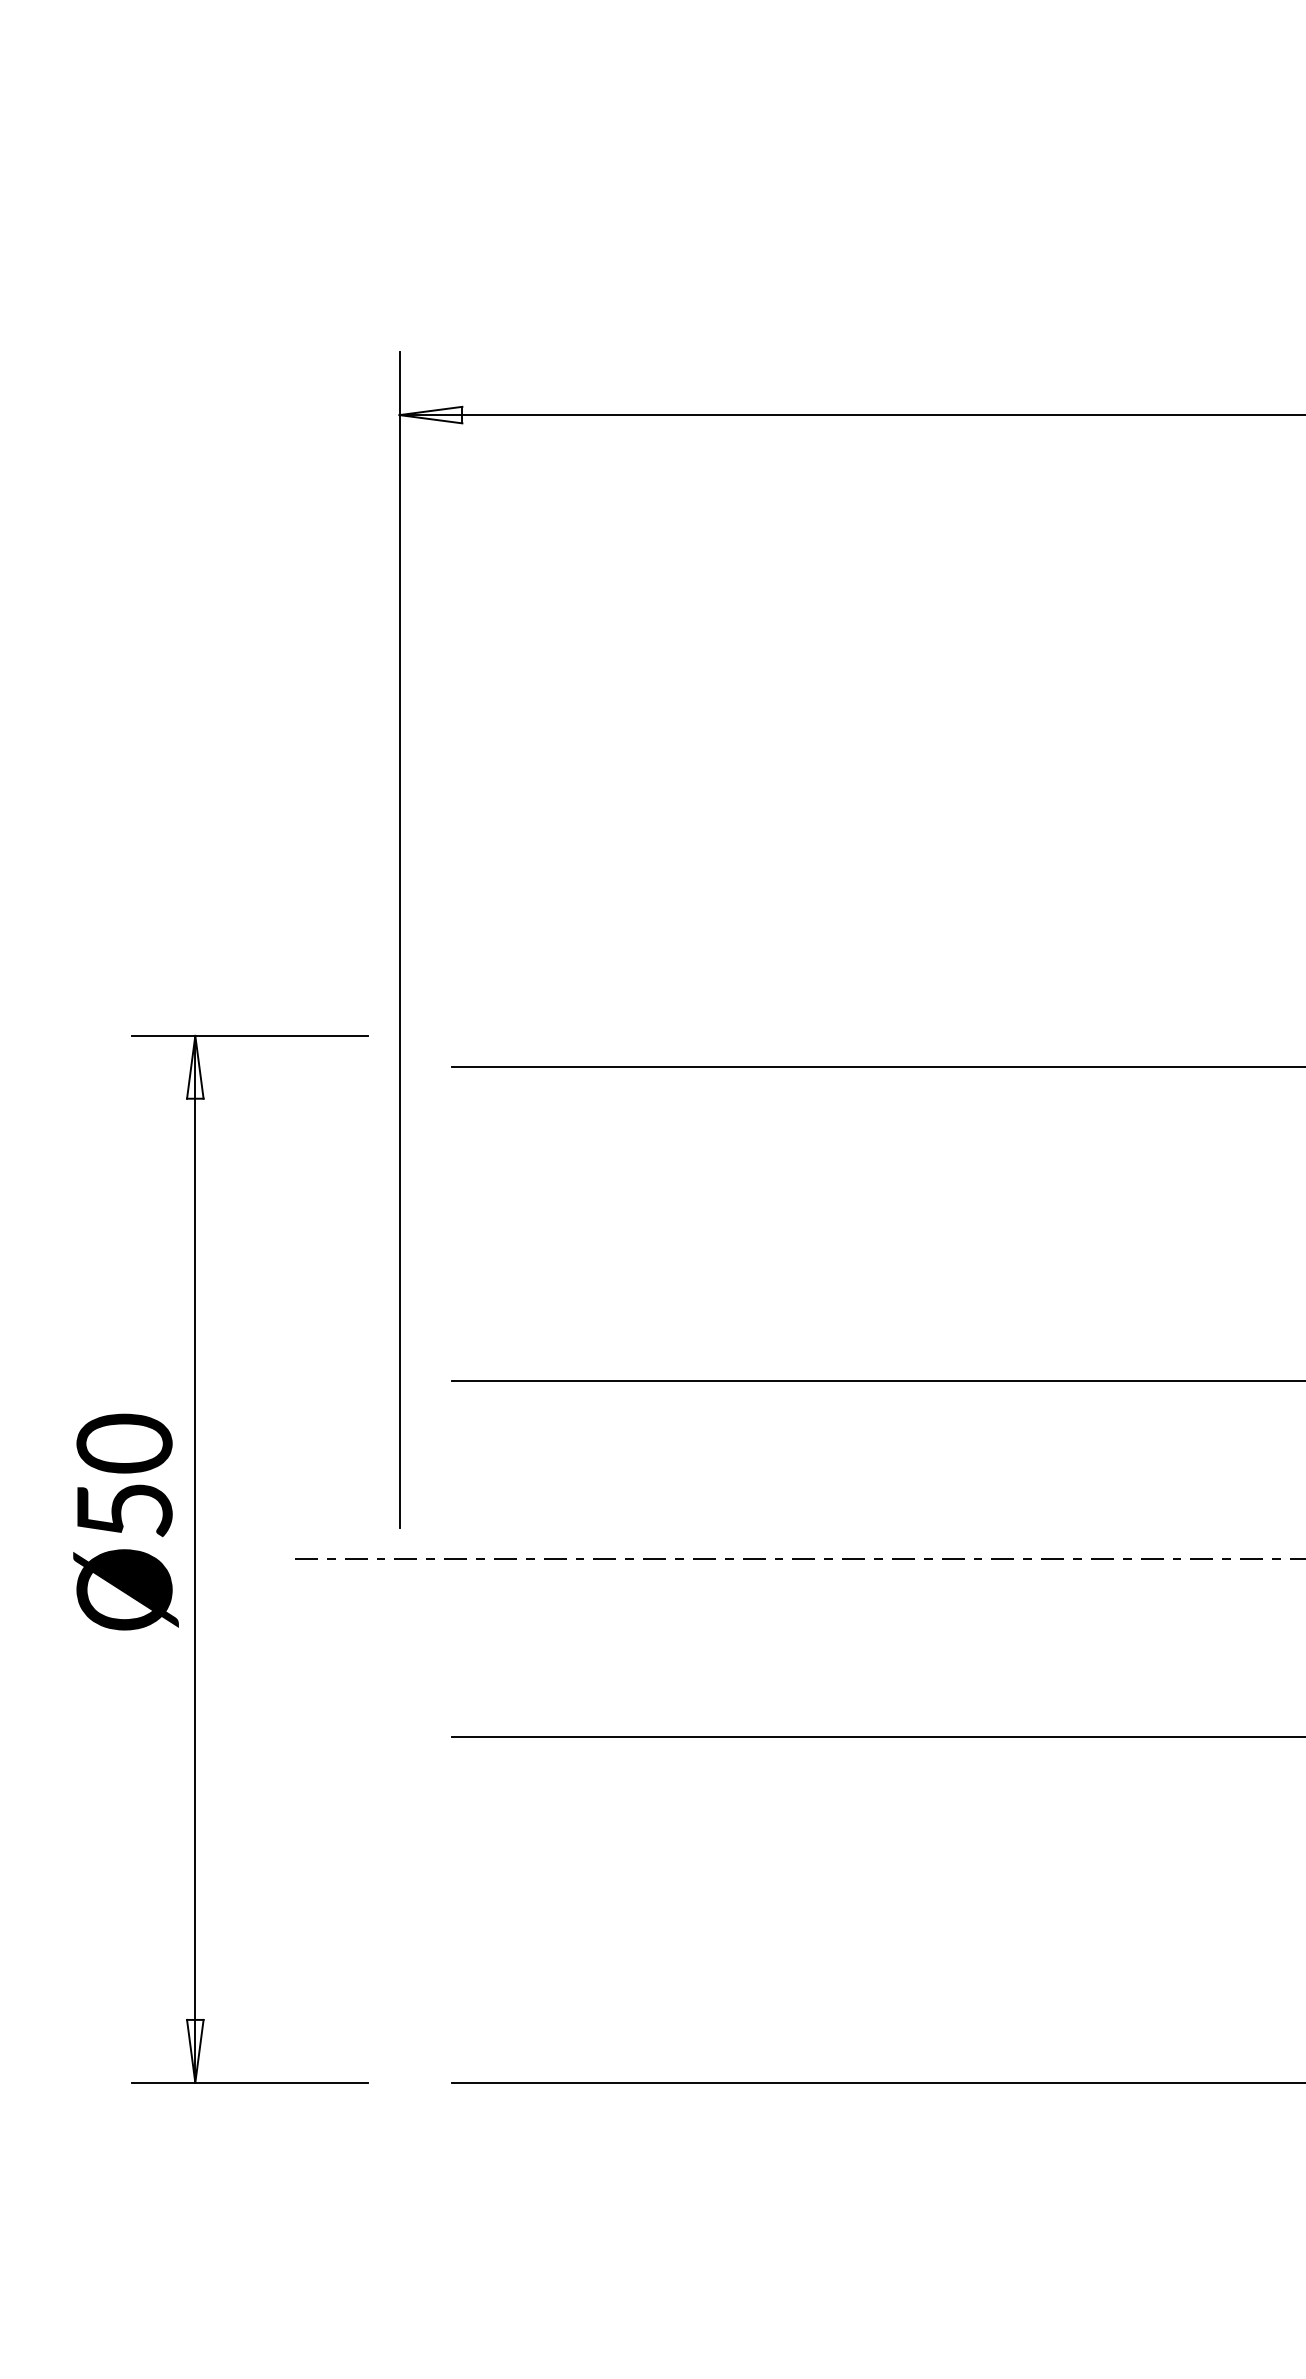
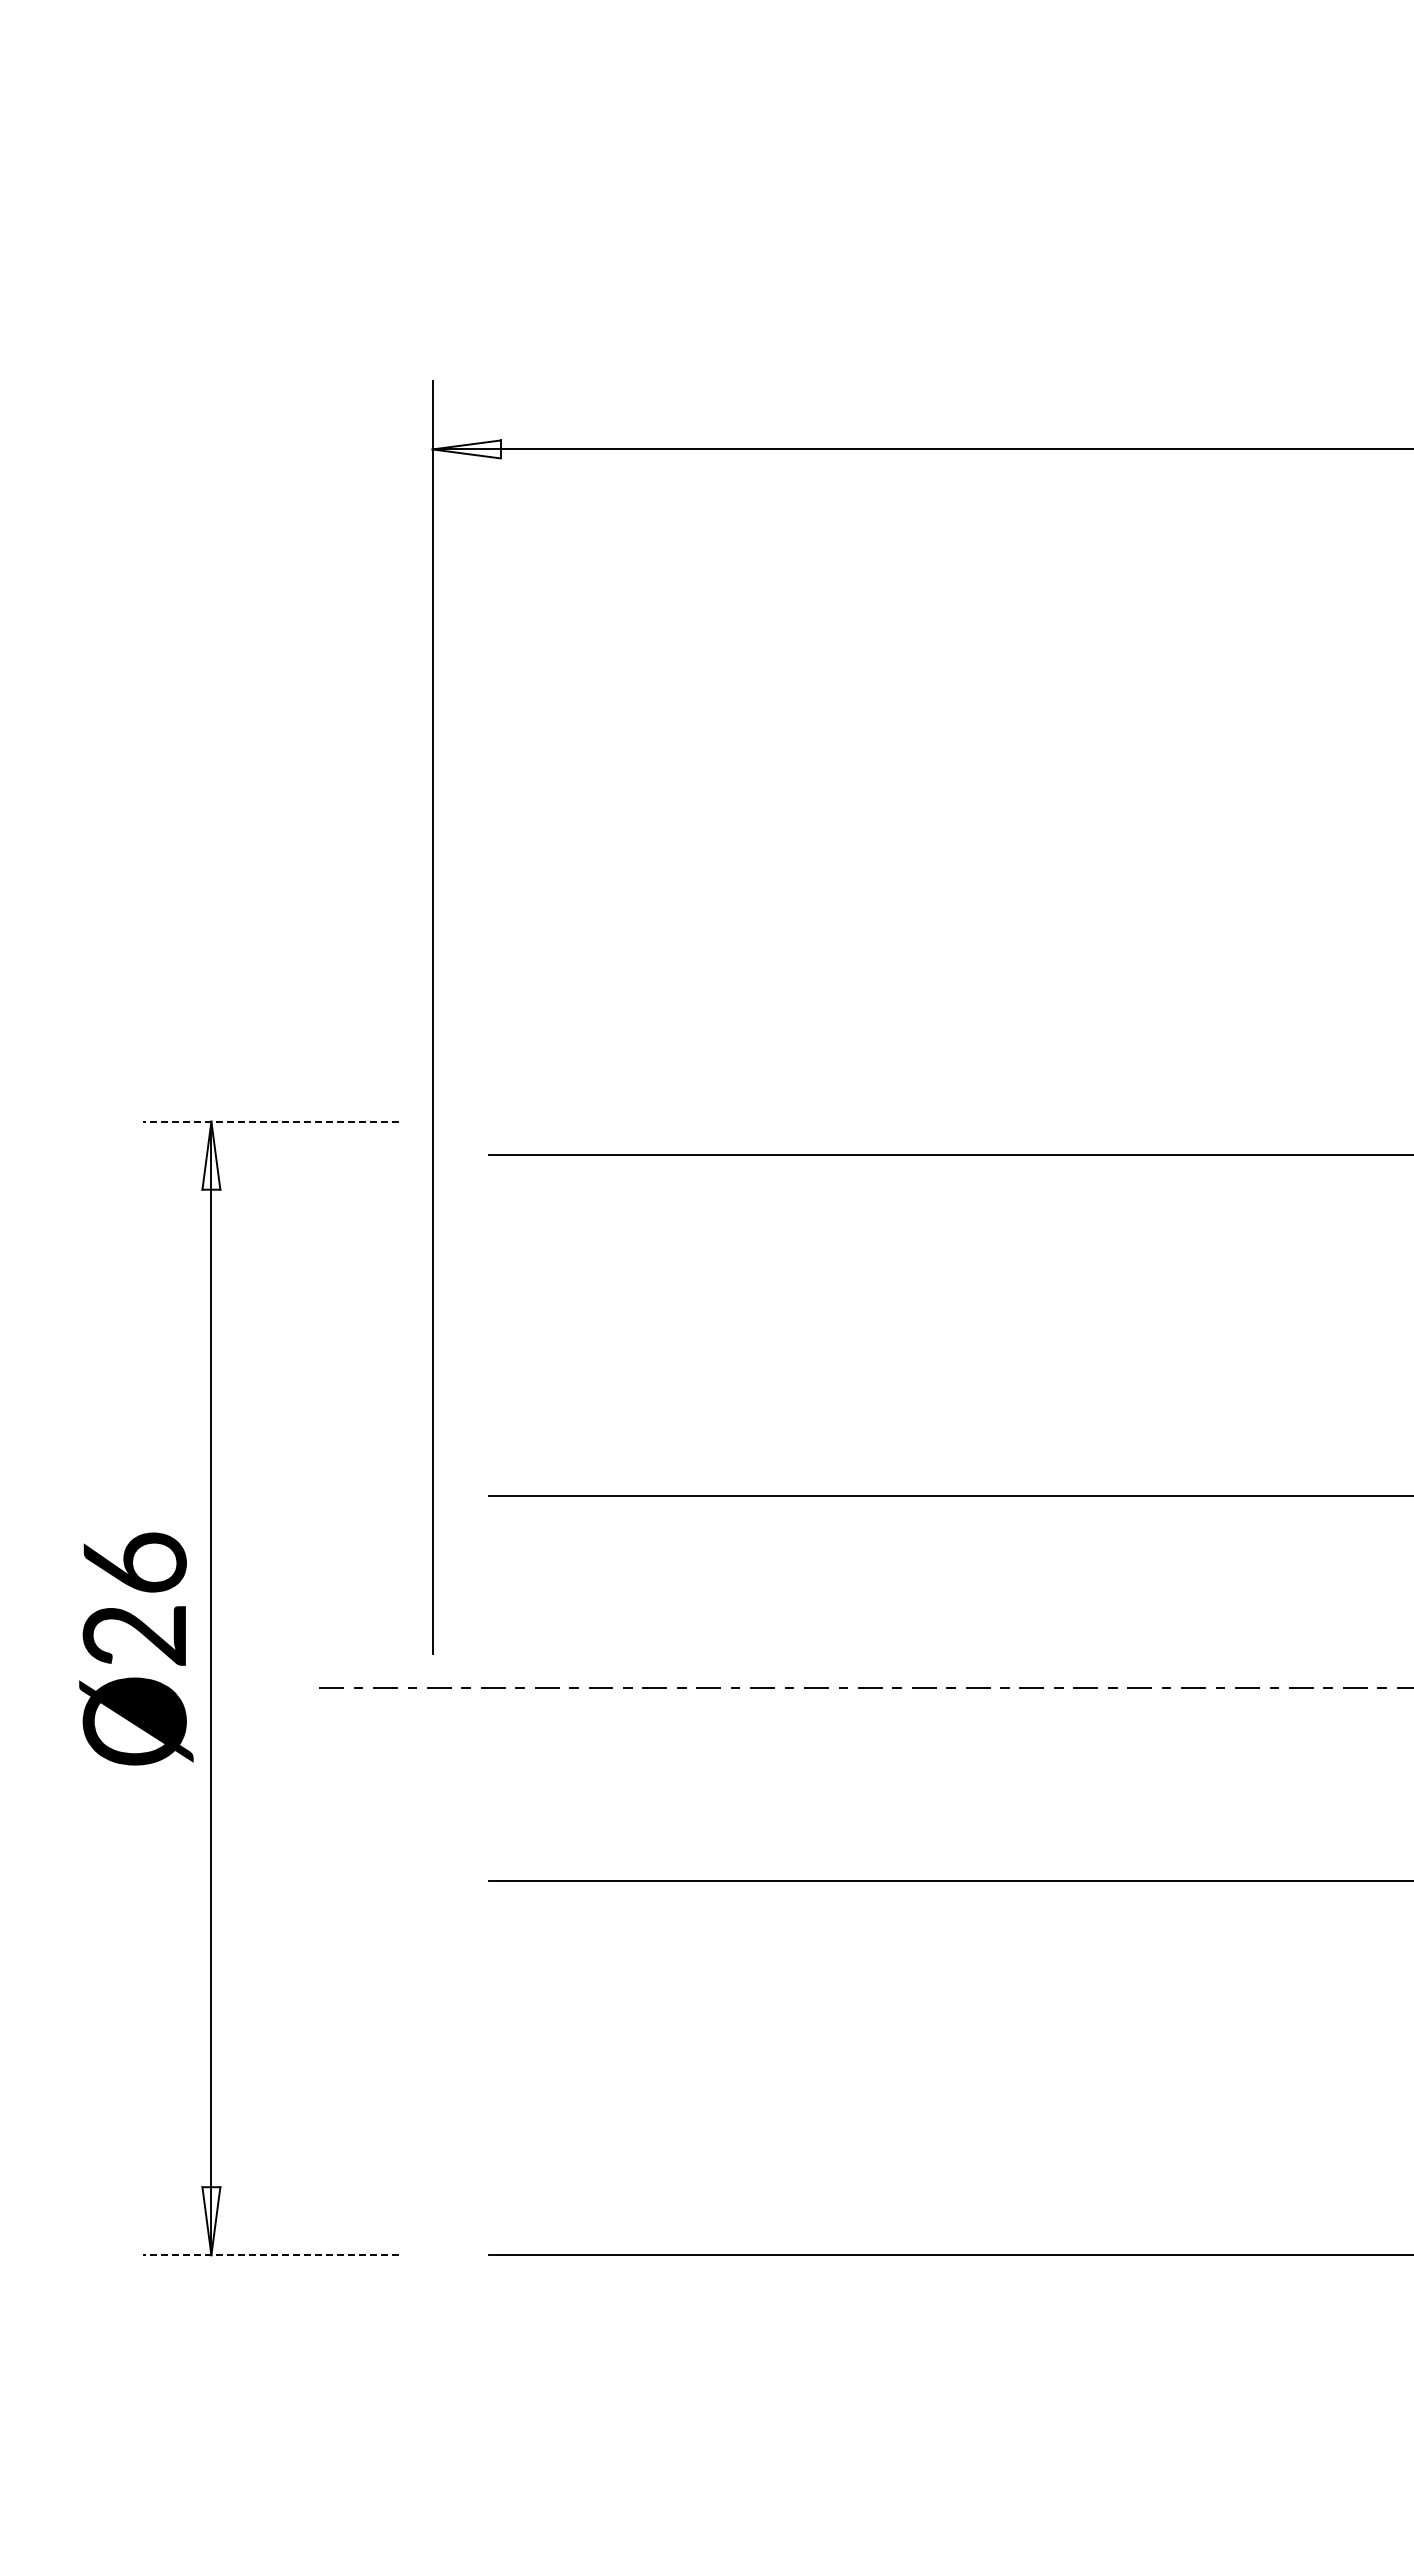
line: (249, 1035) -> (270, 1121), solid -> dashed
text: (124, 1475) -> (134, 1597), Ø50 -> Ø26
line: (249, 2082) -> (270, 2255), solid -> dashed

